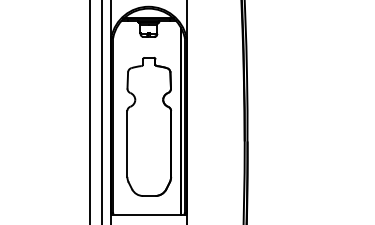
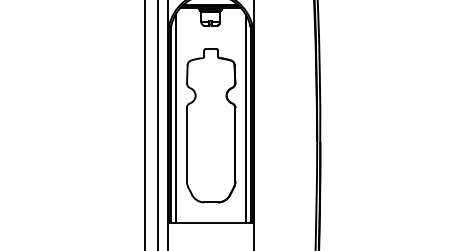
line: (118, 120) -> (176, 118), added

